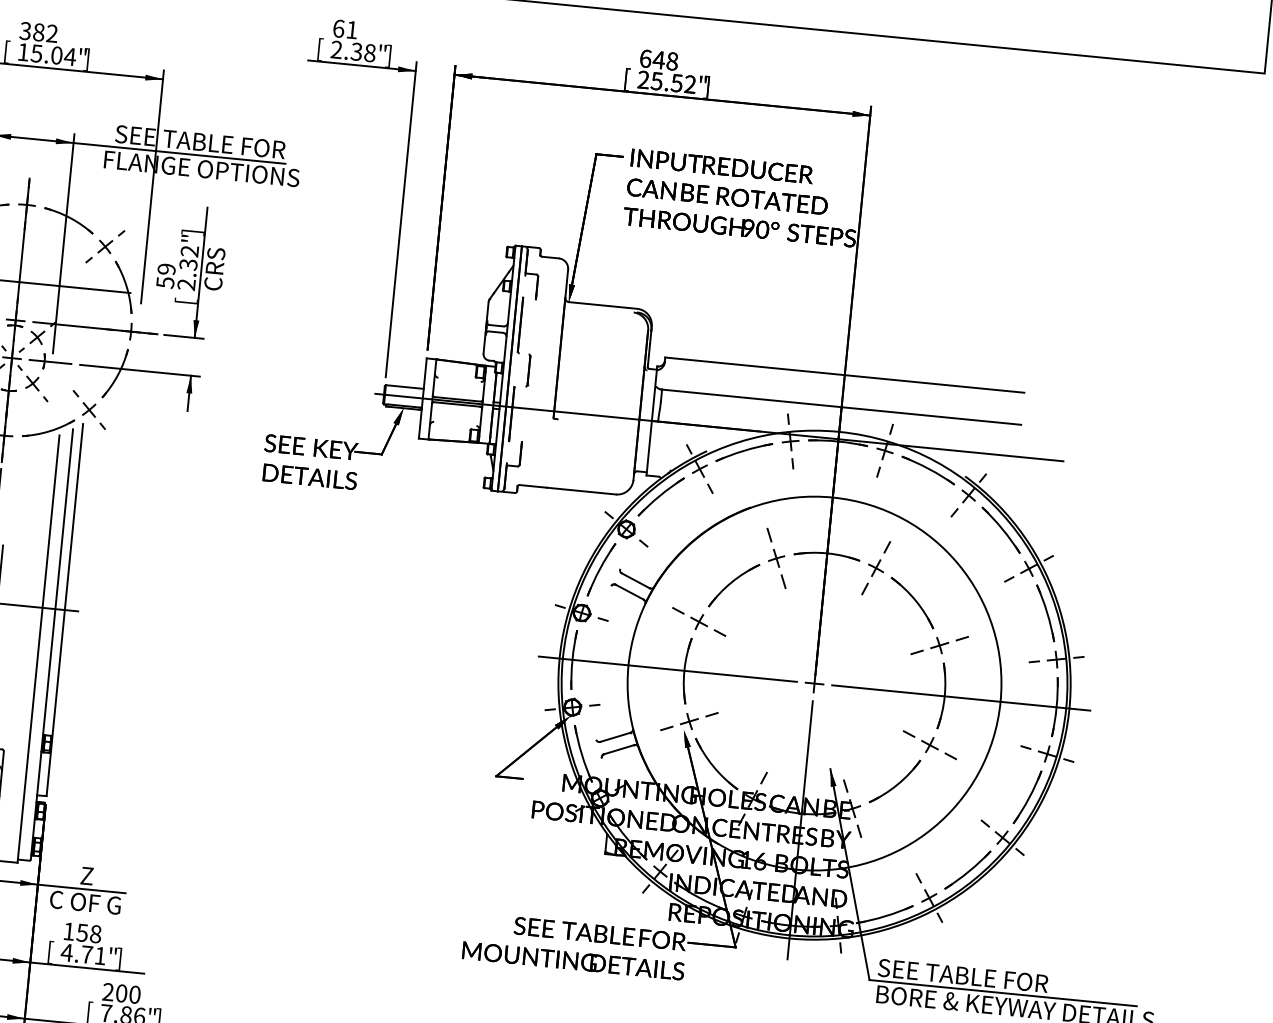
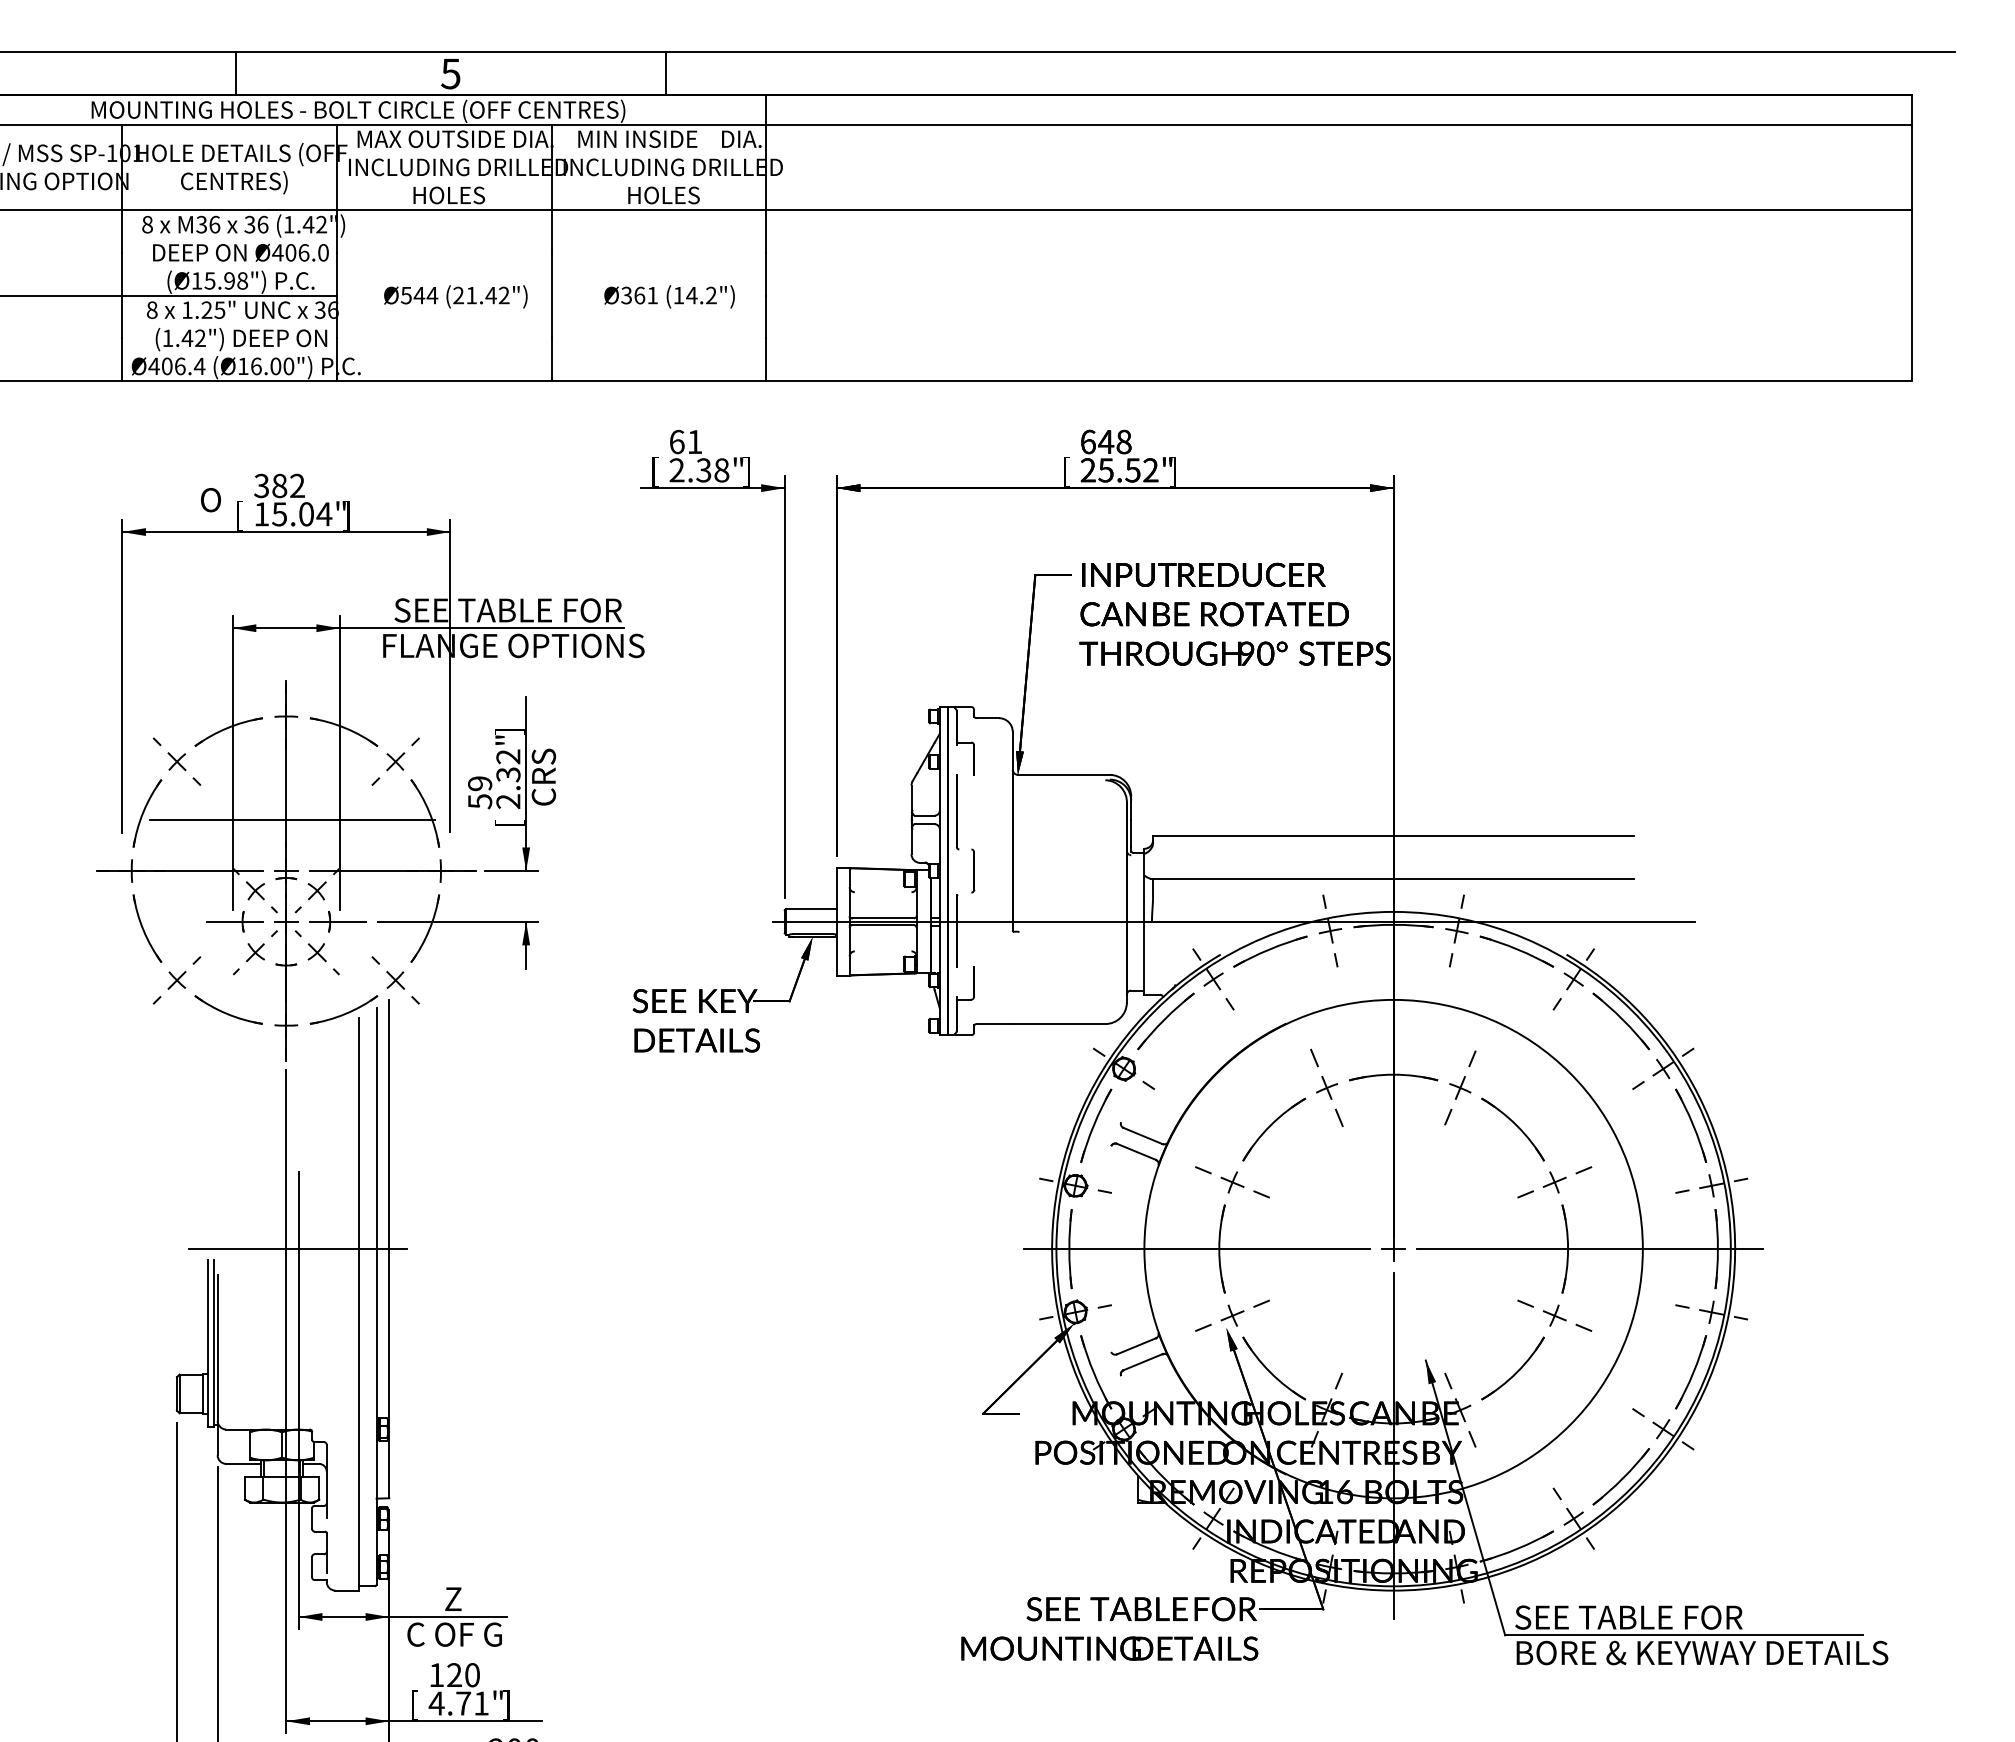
text: (88, 933) -> (462, 1675), 158 -> 120

